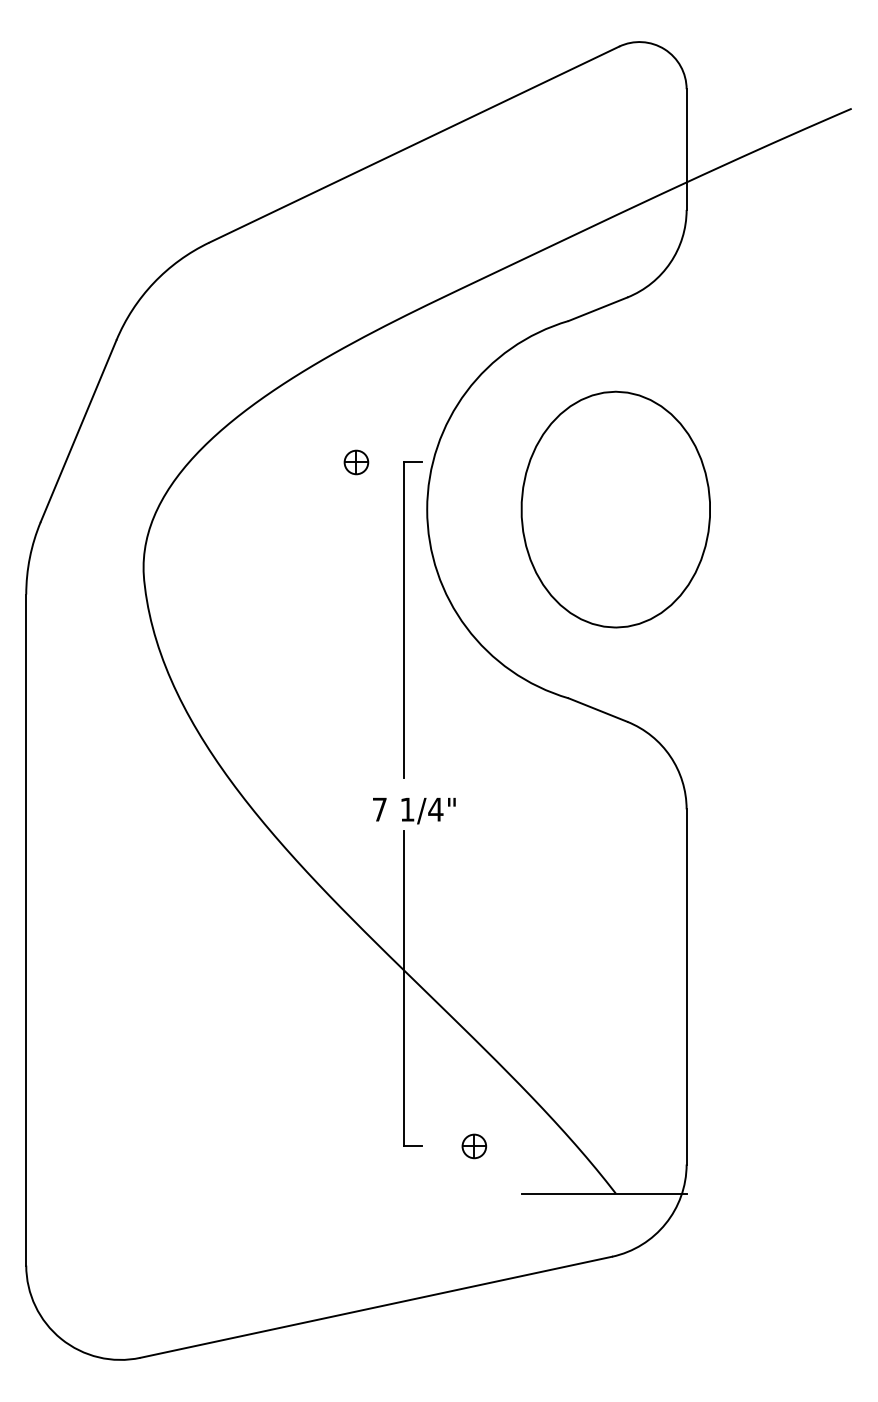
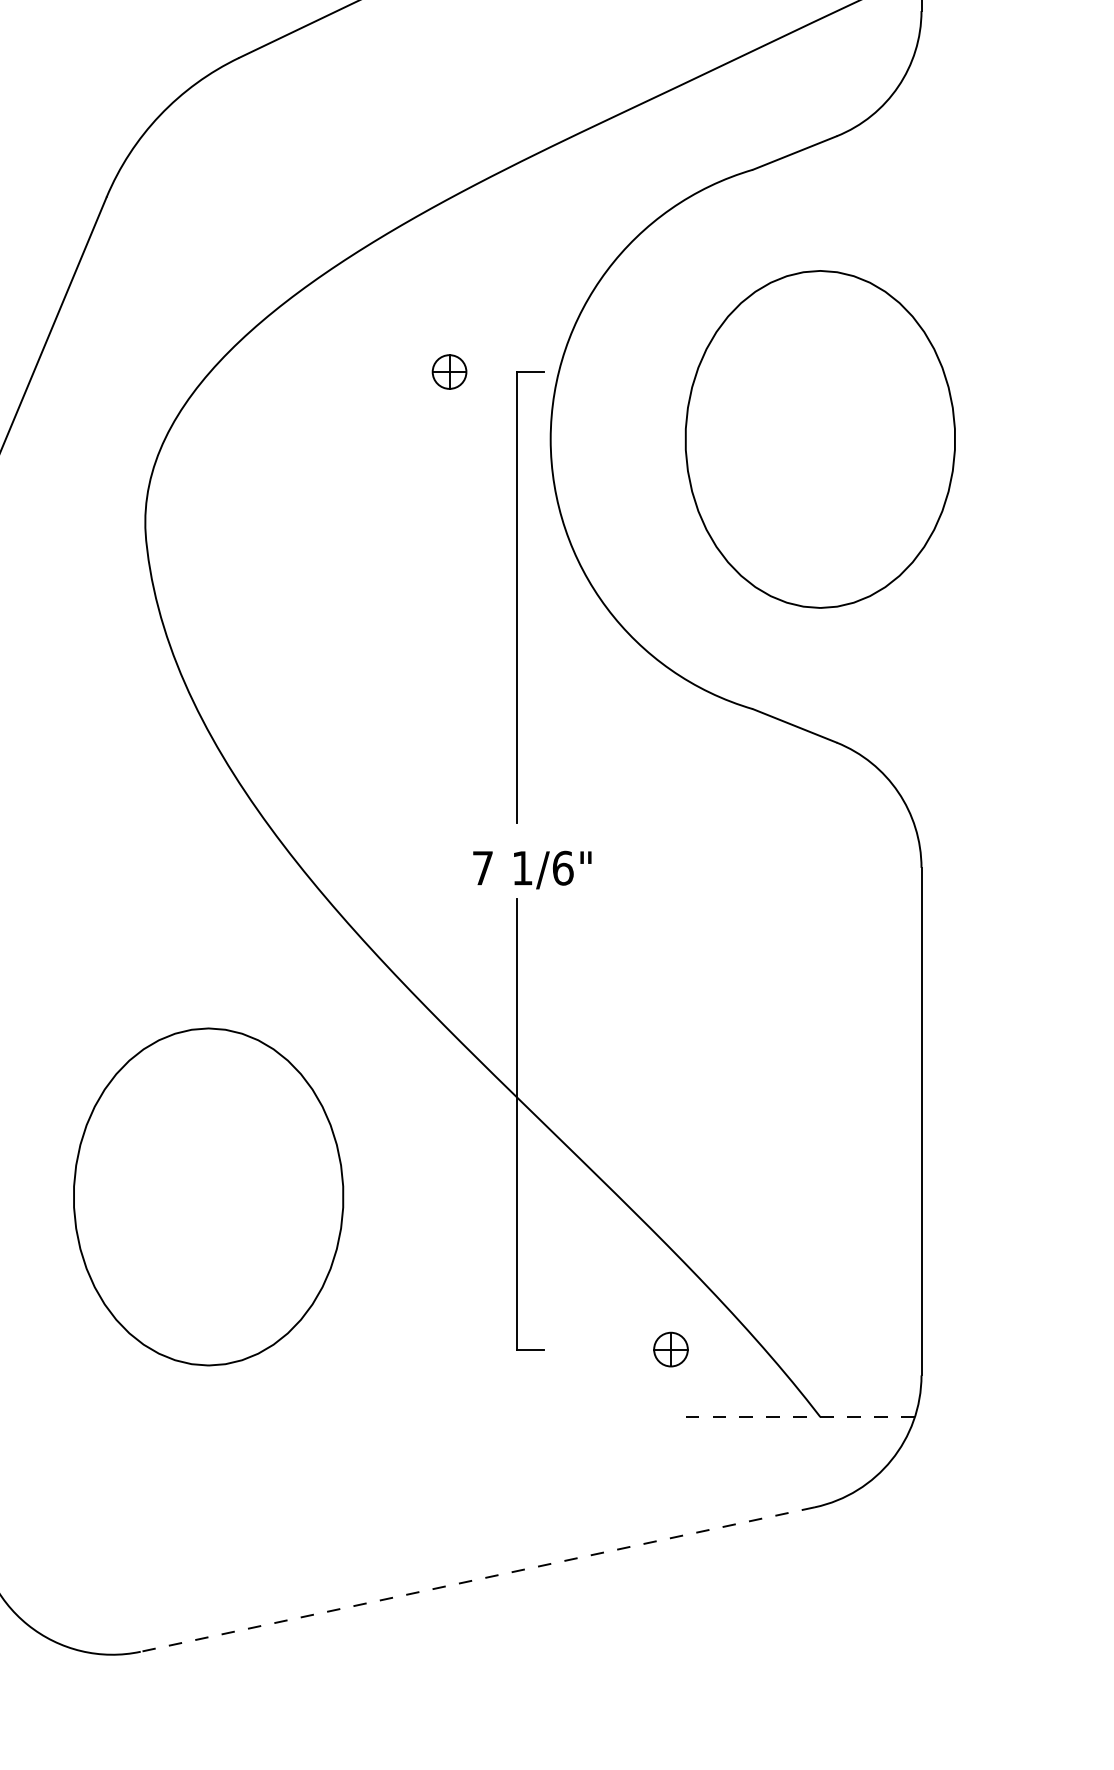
text: (435, 809) -> (562, 868), 1/4" -> 1/6"
part: (187, 1039) -> (208, 1196), added
part: (473, 1146) -> (669, 1349), moved
line: (604, 1193) -> (804, 1416), solid -> dashed
line: (375, 1307) -> (476, 1579), solid -> dashed

